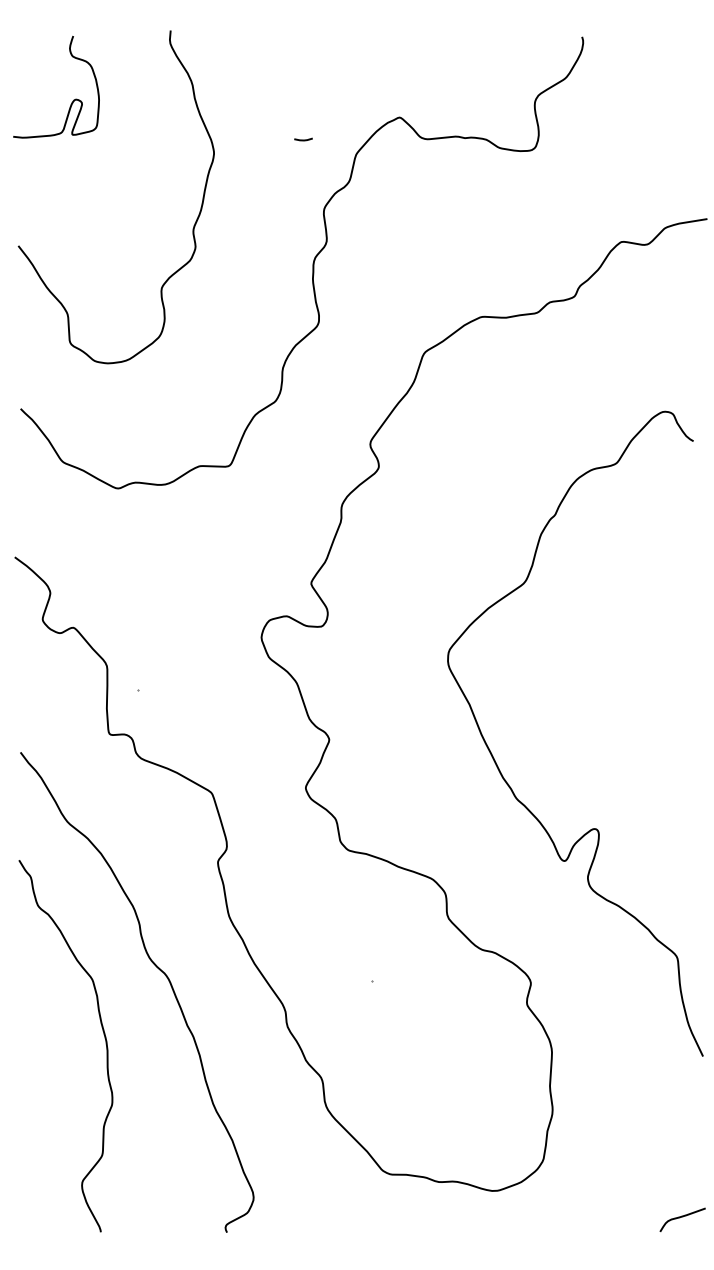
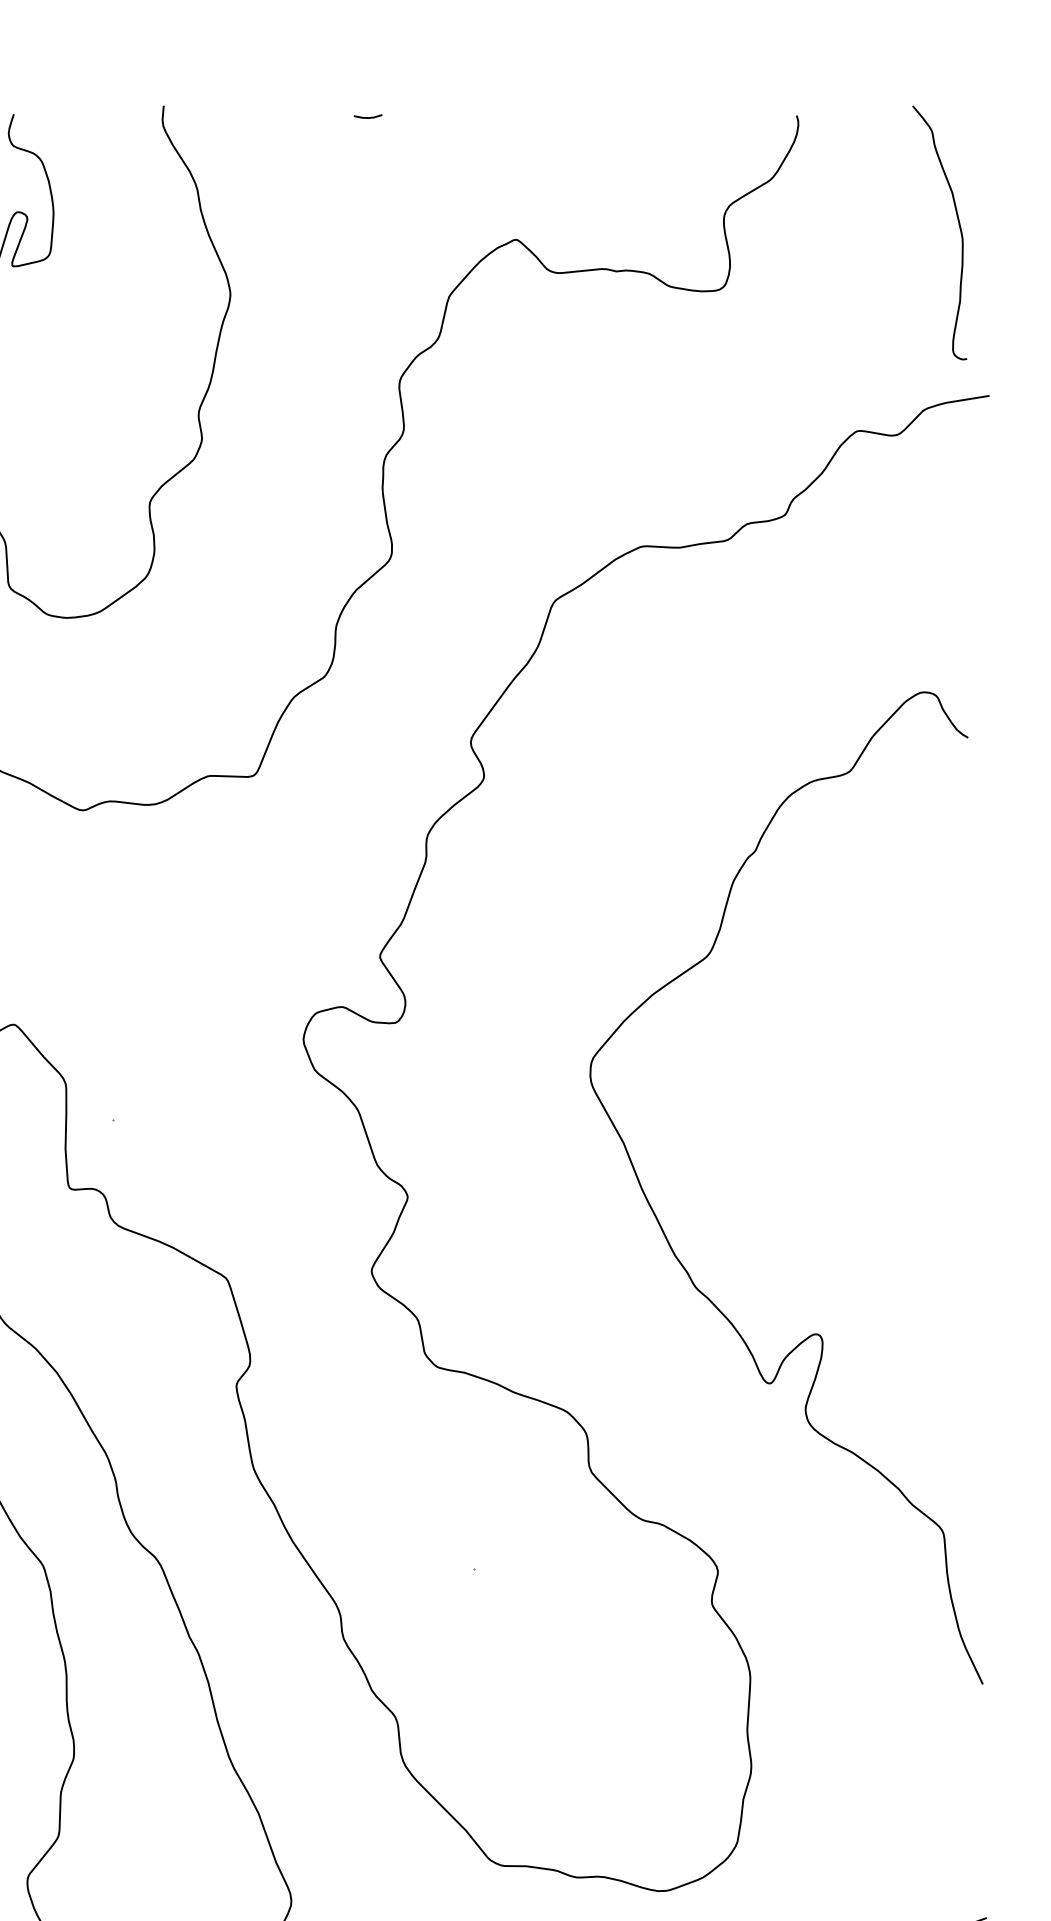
curve: (687, 110) -> (958, 228), added
line: (303, 139) -> (368, 116), moved

